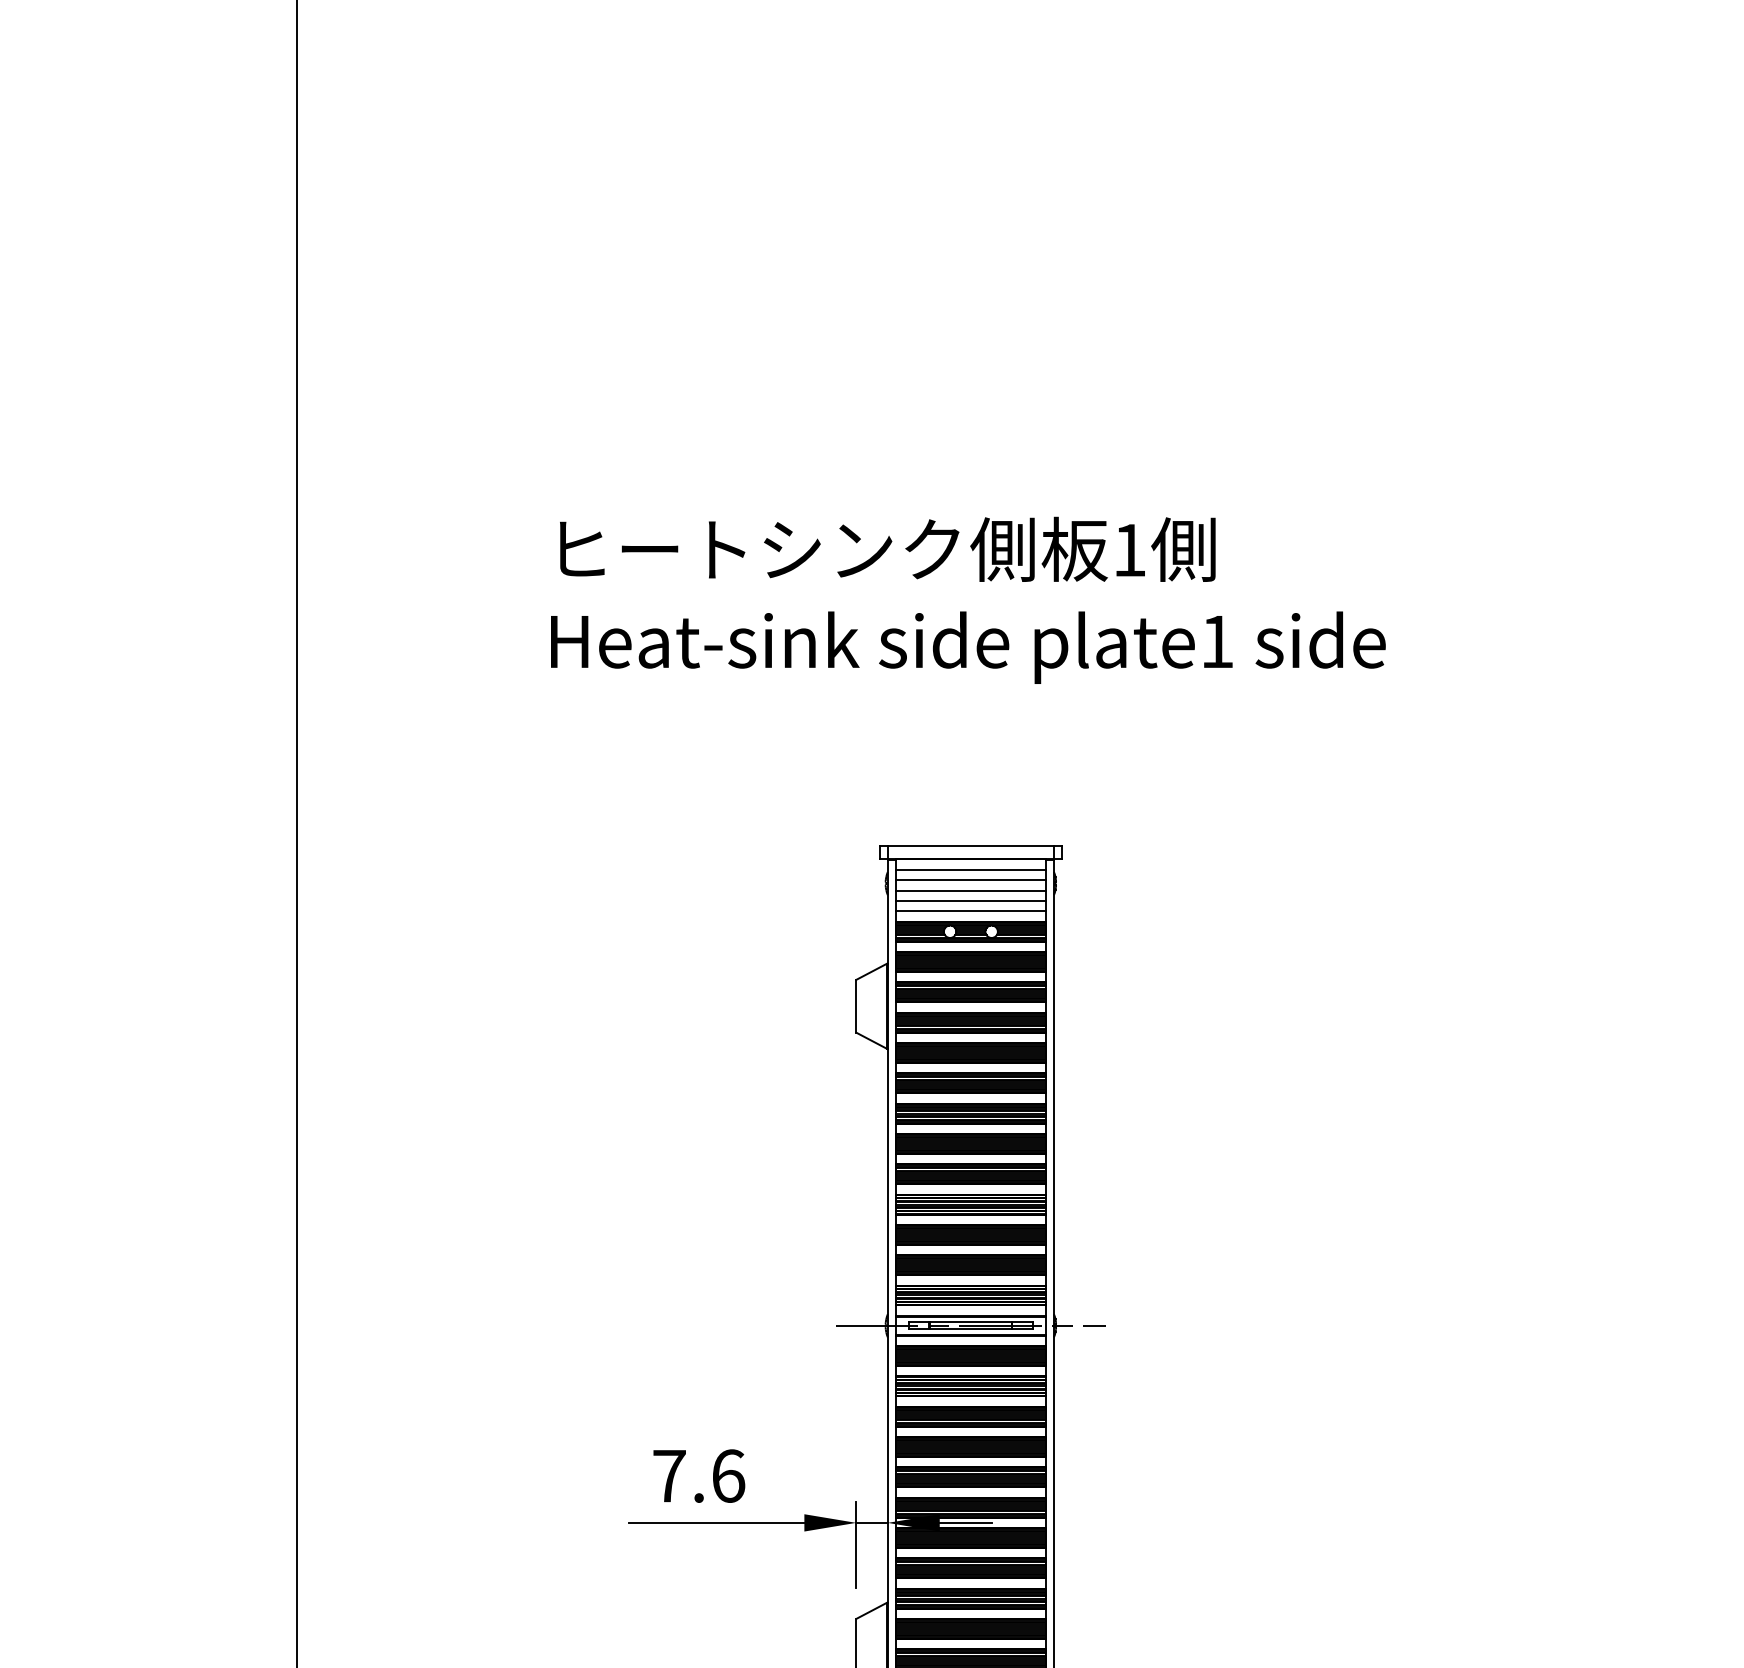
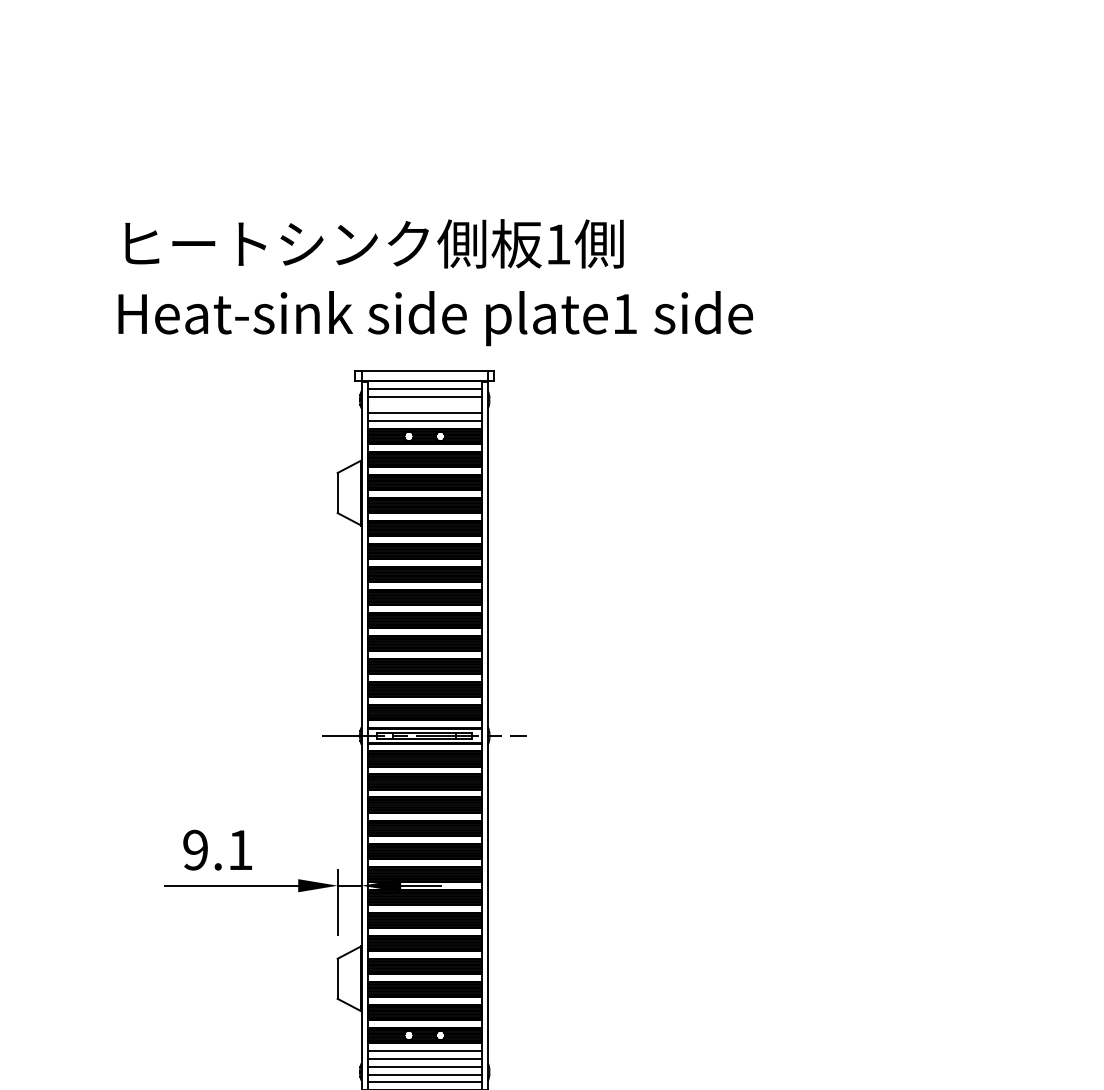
text: (968, 599) -> (435, 281), moved
line: (970, 890) -> (424, 405), removed
text: (699, 1475) -> (218, 849), 7.6 -> 9.1

